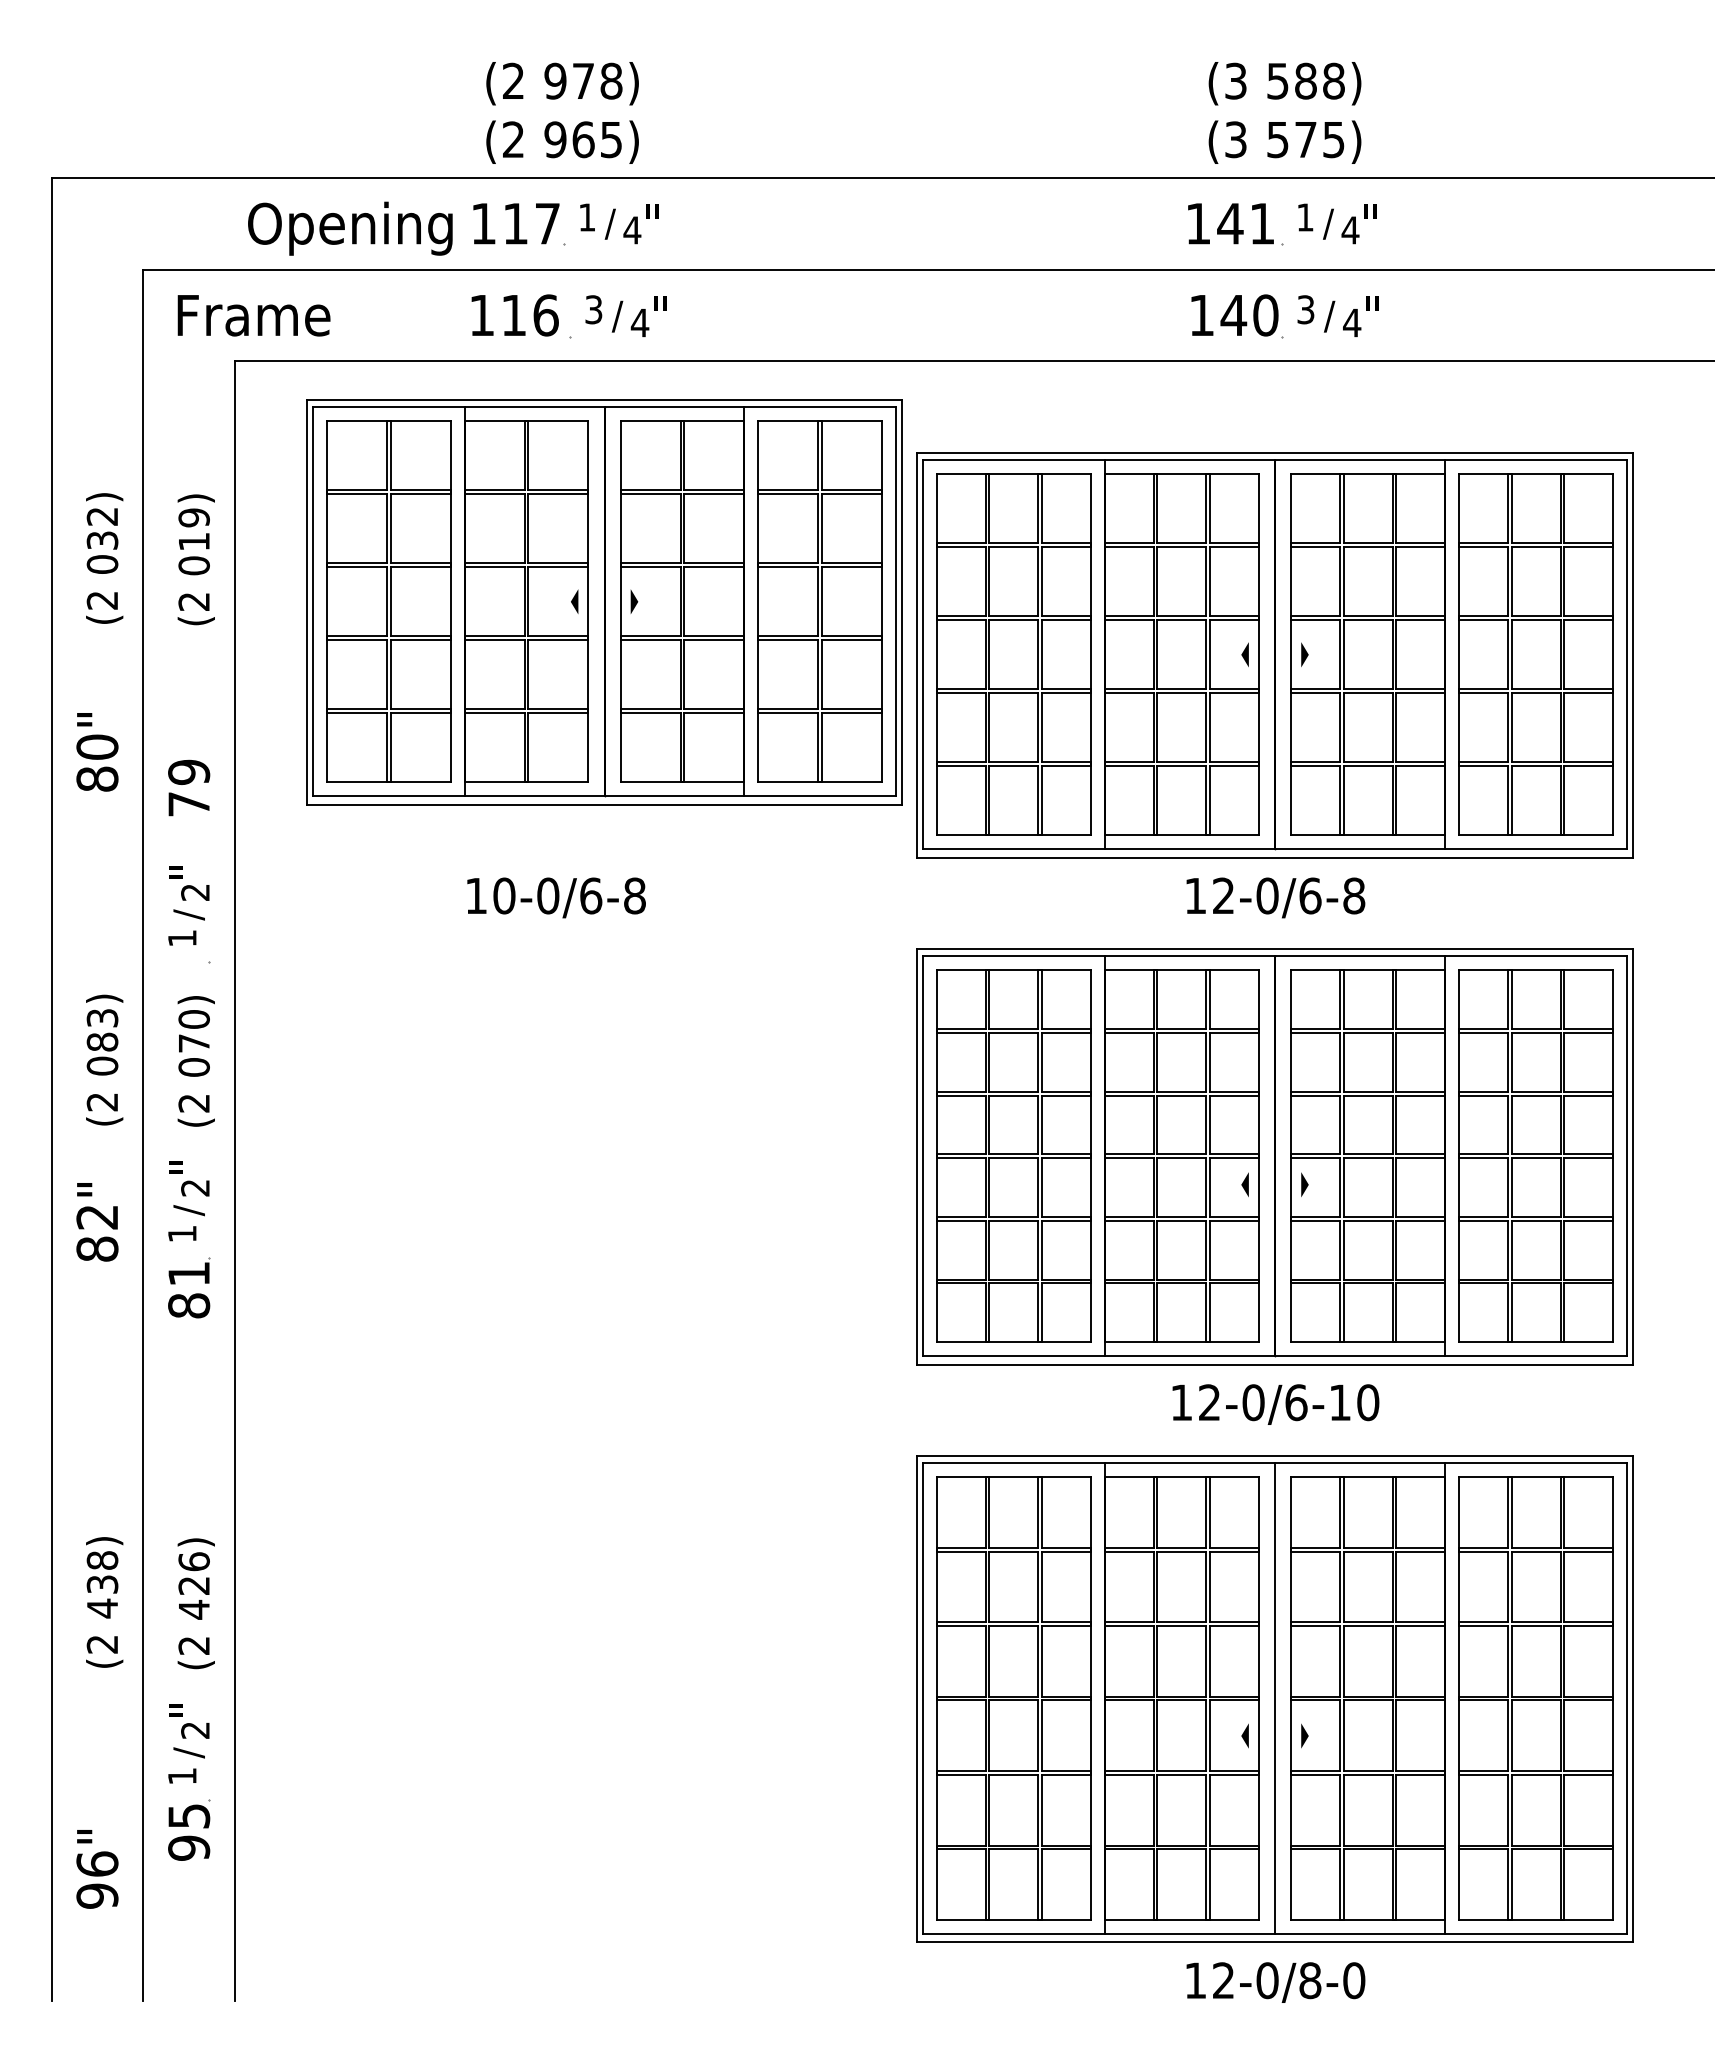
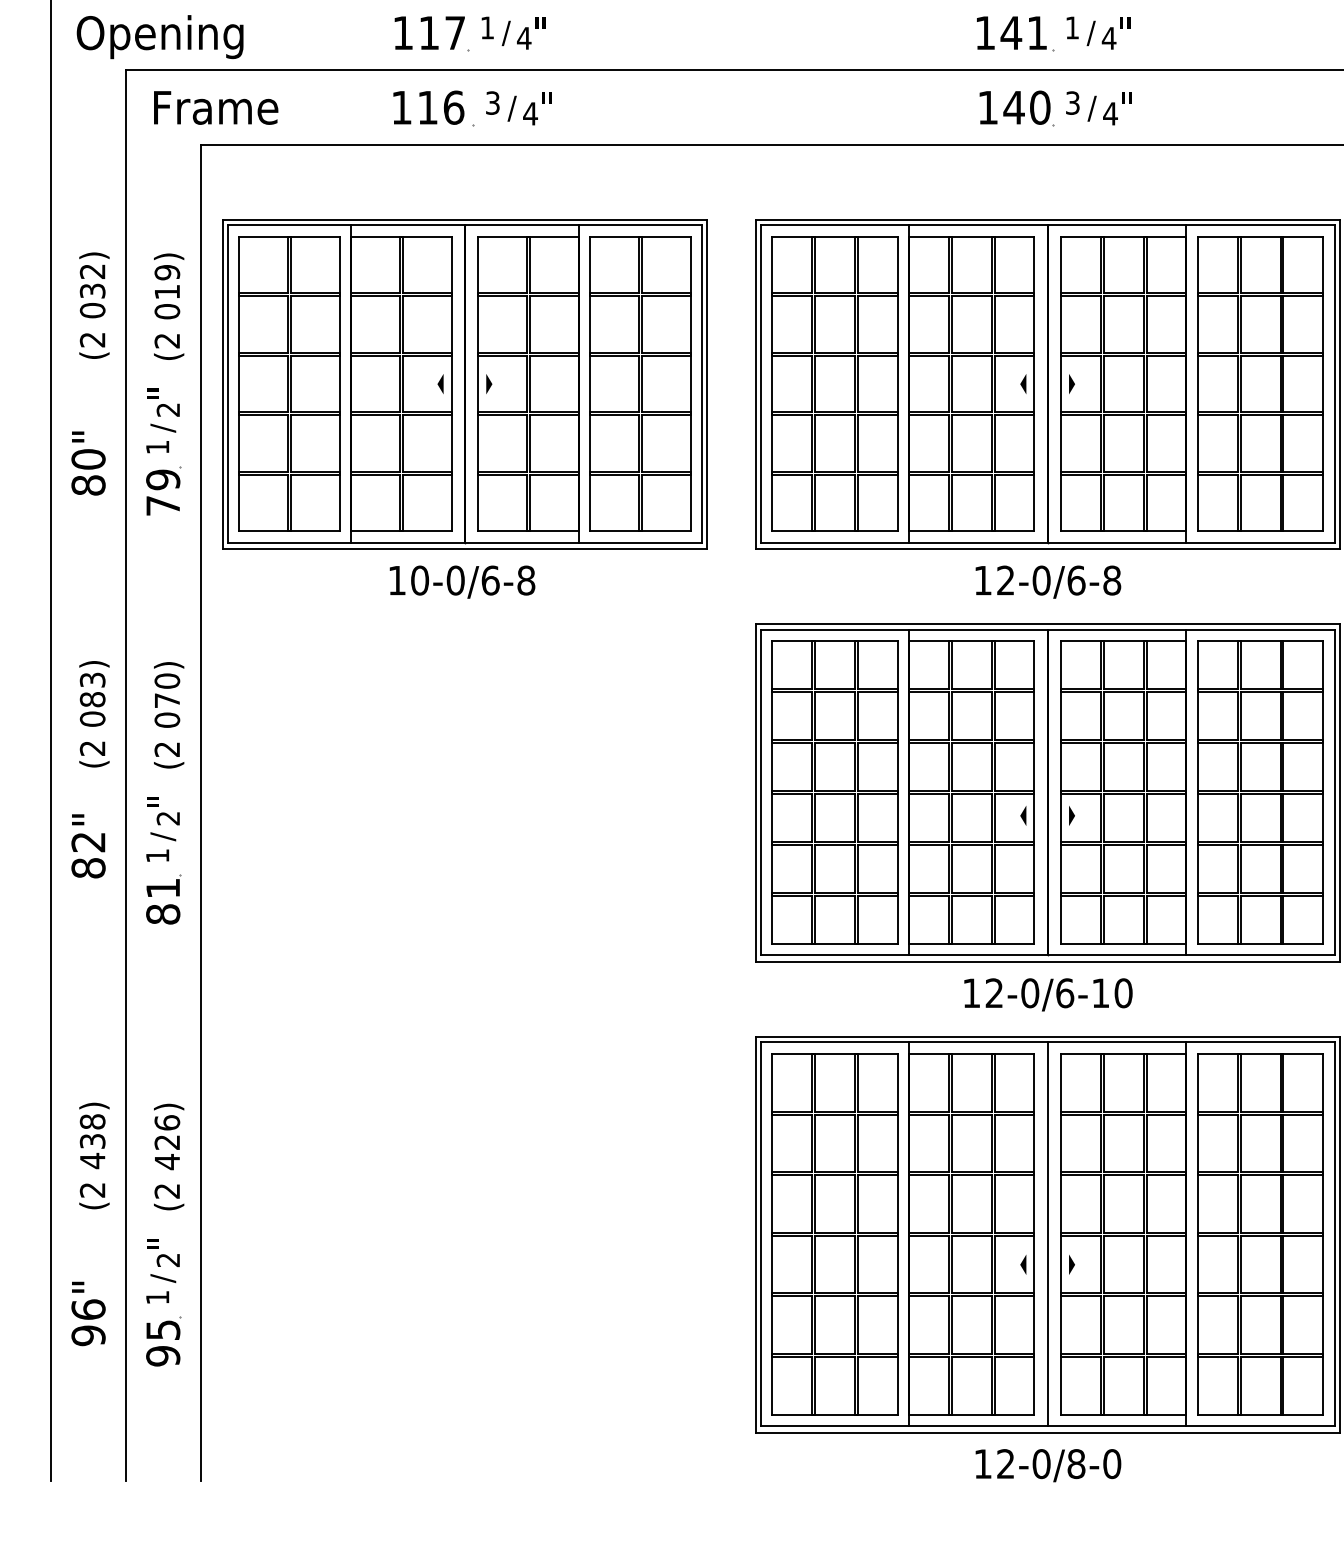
text: (350, 228) -> (160, 36), moved
part: (604, 602) -> (464, 384), moved
part: (189, 914) -> (163, 427), moved
text: (97, 1869) -> (88, 1314), moved

